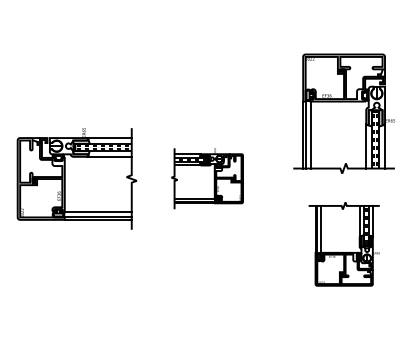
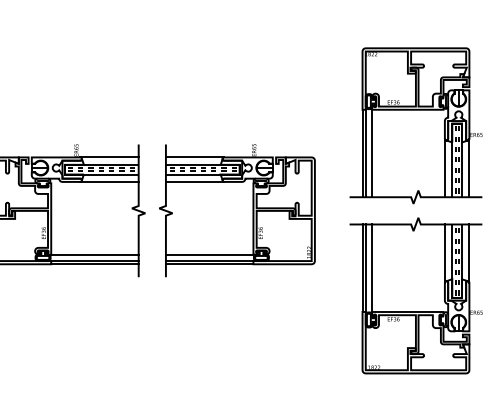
part: (207, 178) -> (237, 210), size x1.67
part: (344, 244) -> (416, 296), size x1.43

